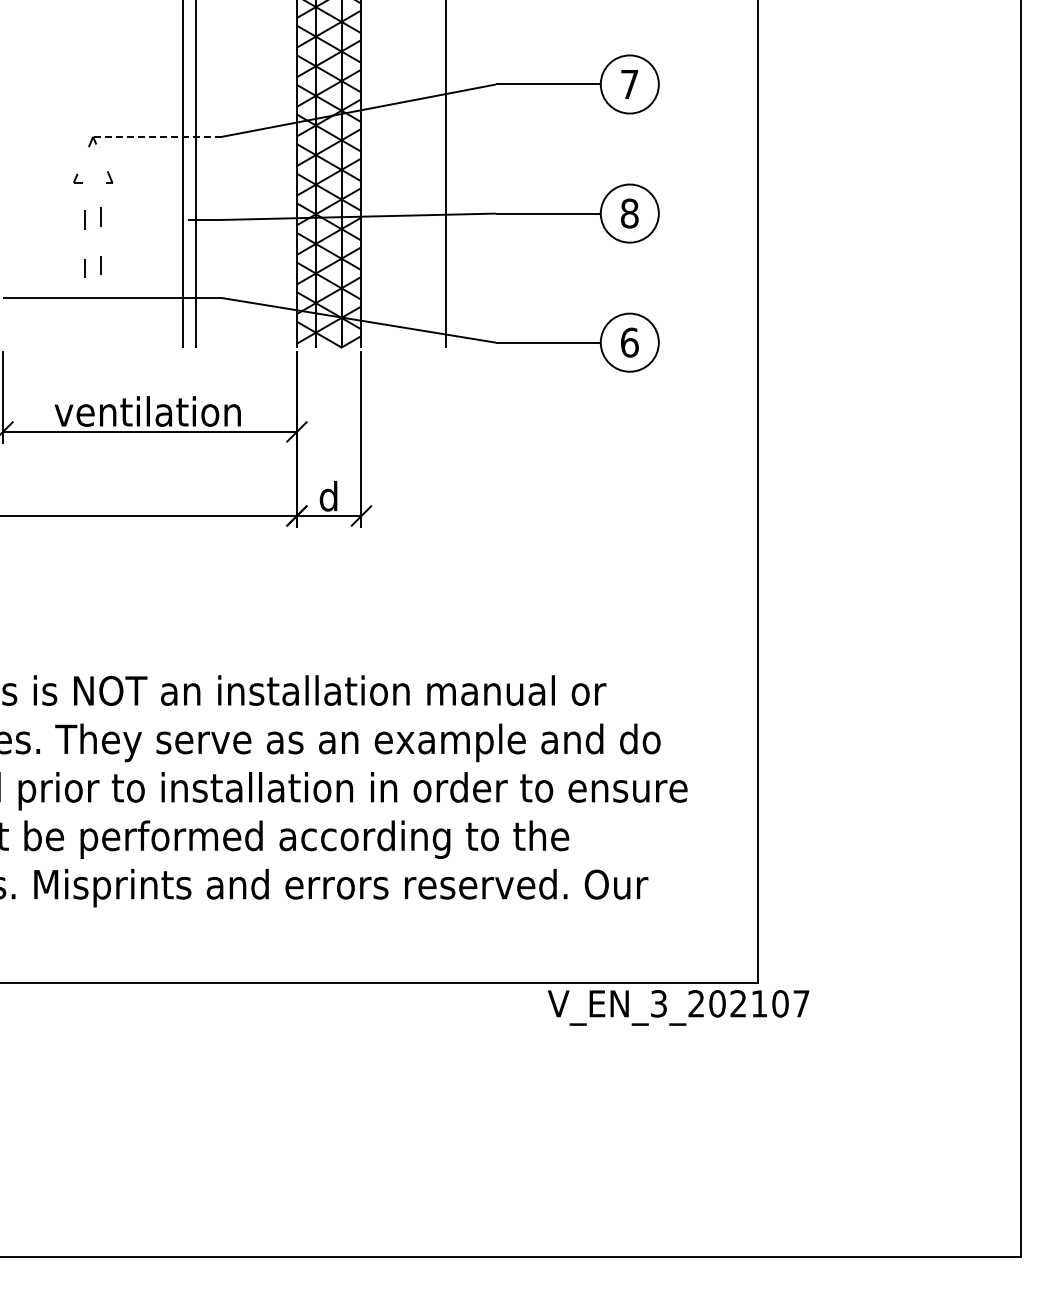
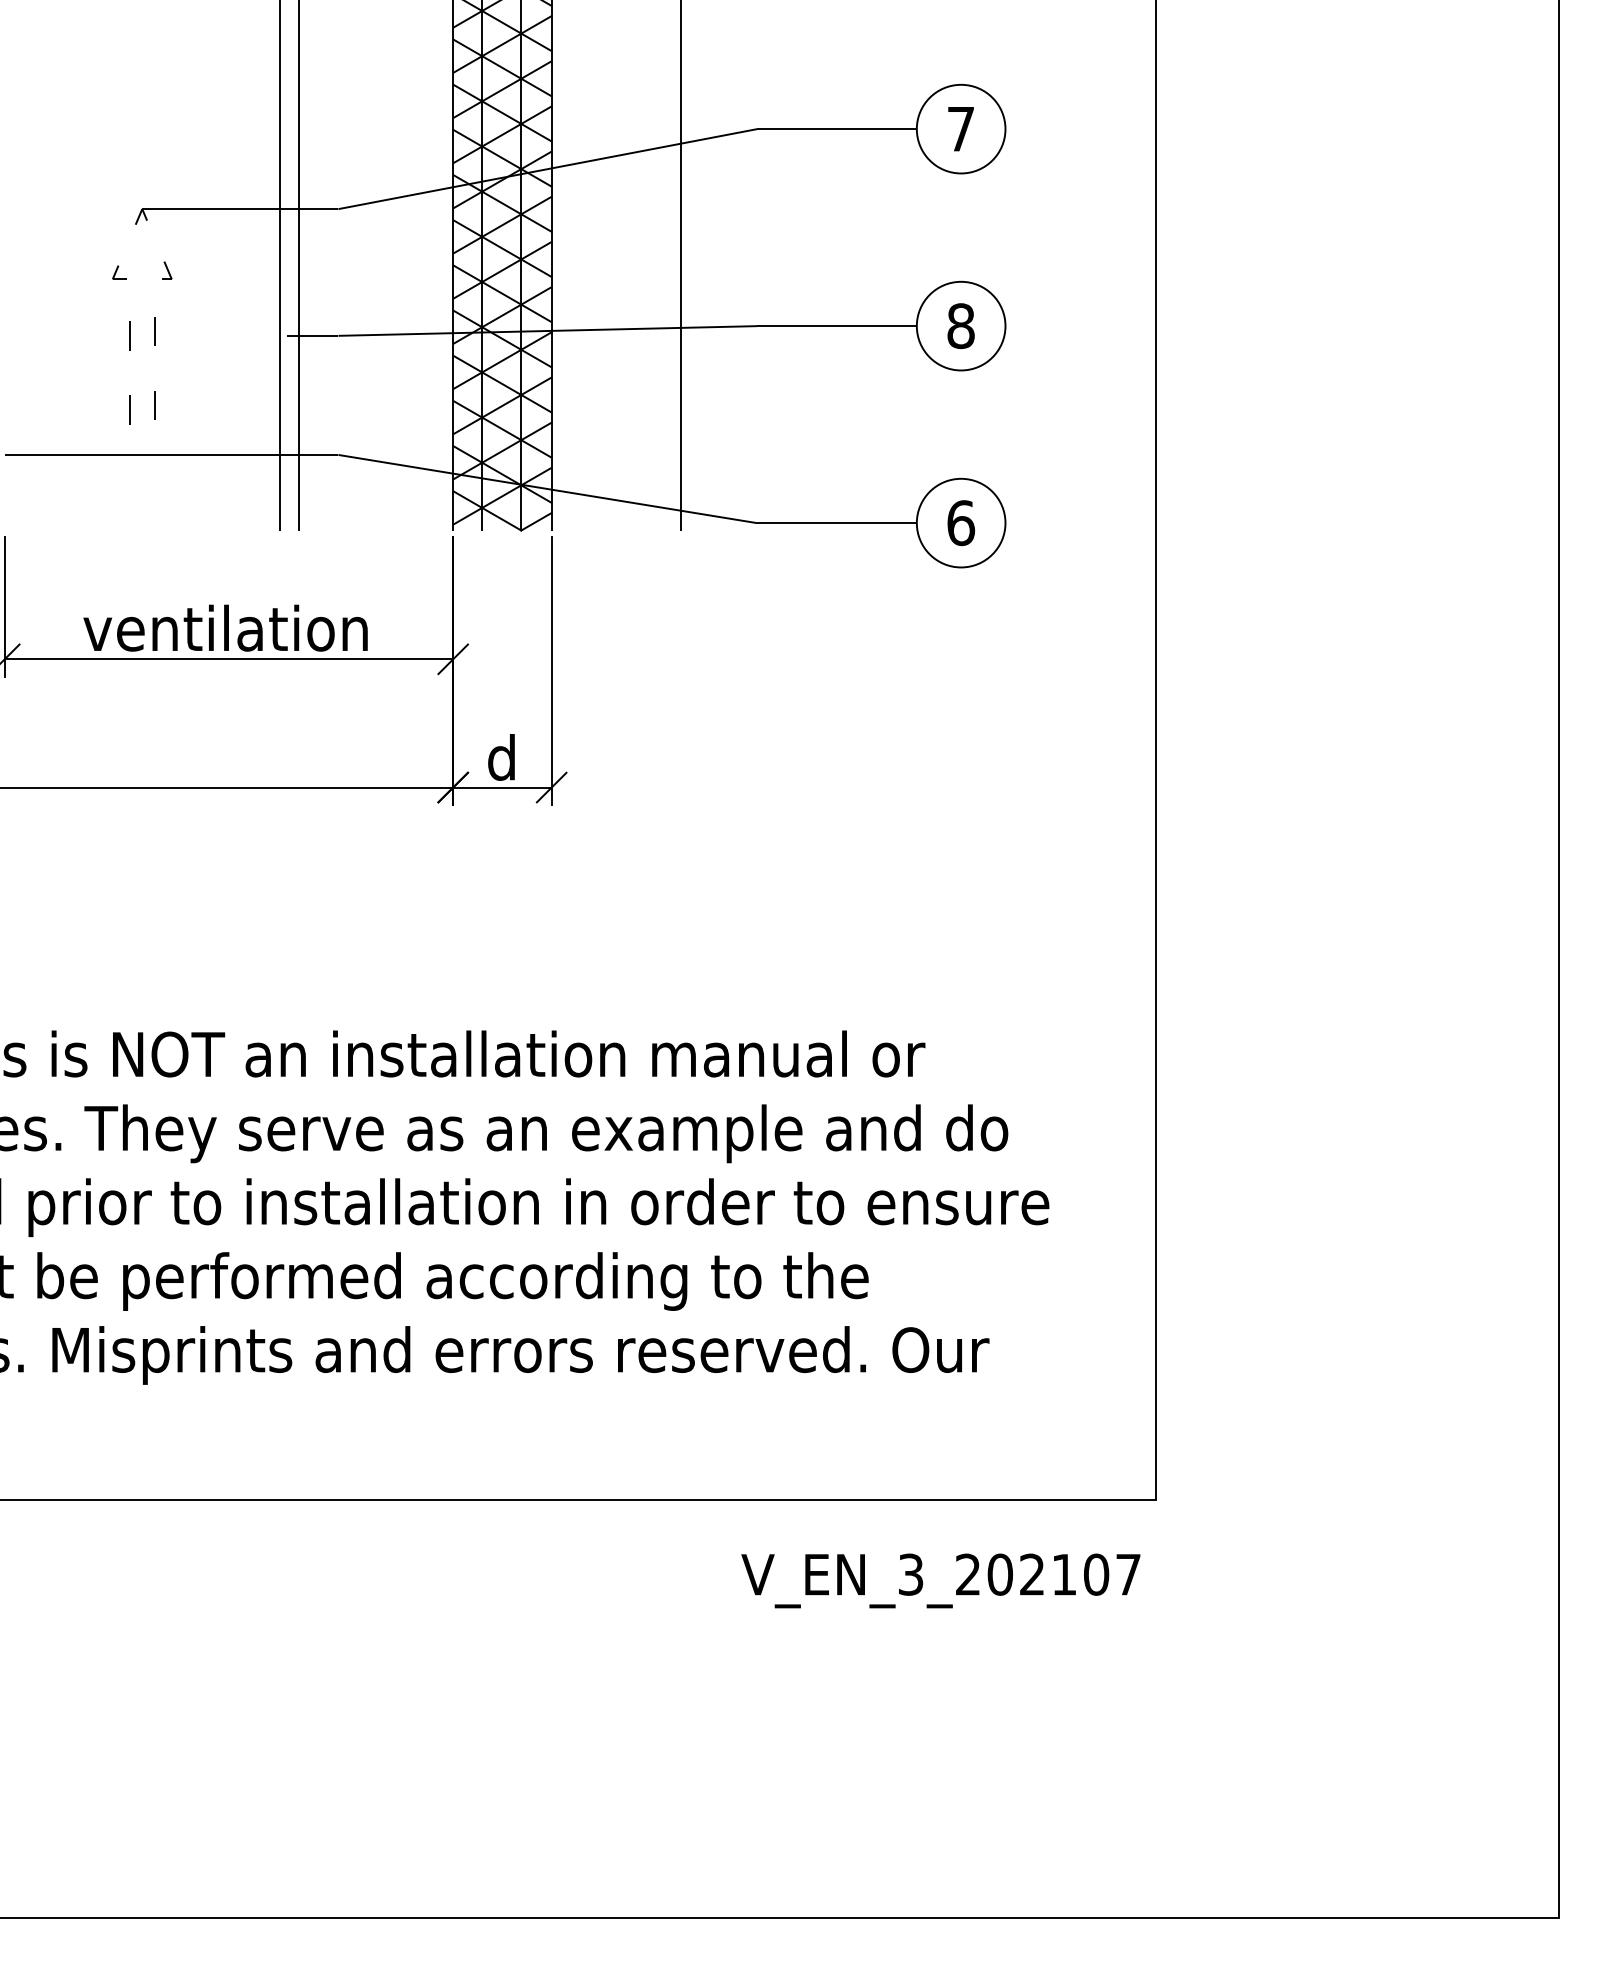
line: (156, 136) -> (238, 208), dashed -> solid
text: (678, 1007) -> (940, 1580), moved

